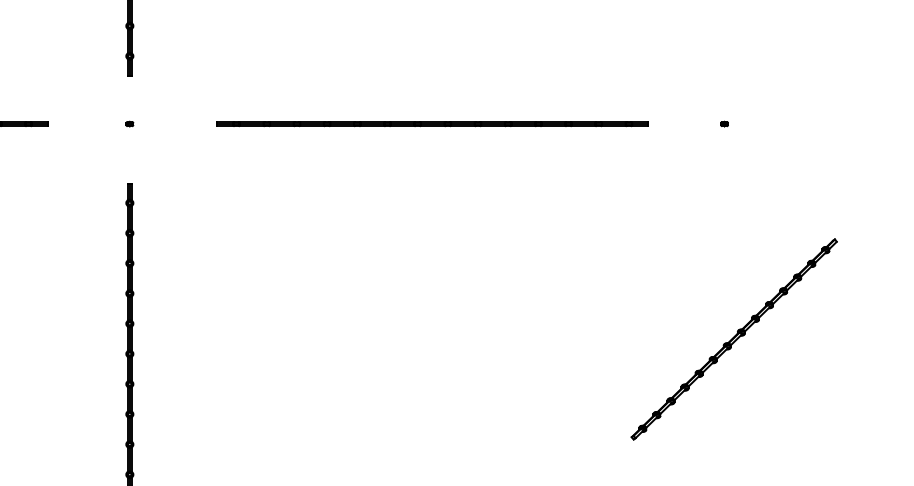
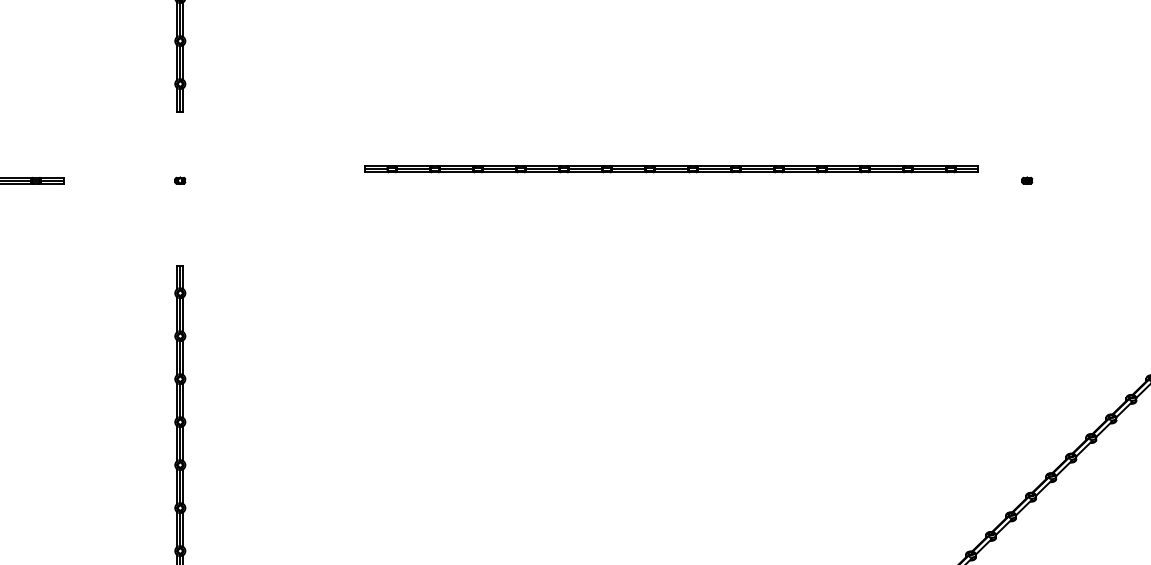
part: (432, 124) -> (671, 169), moved

